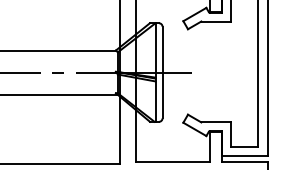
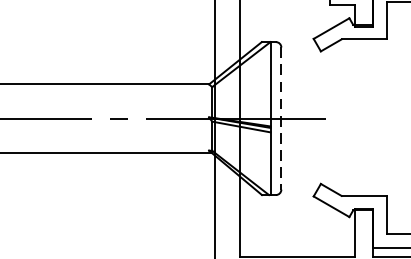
line: (162, 72) -> (281, 118), solid -> dashed

